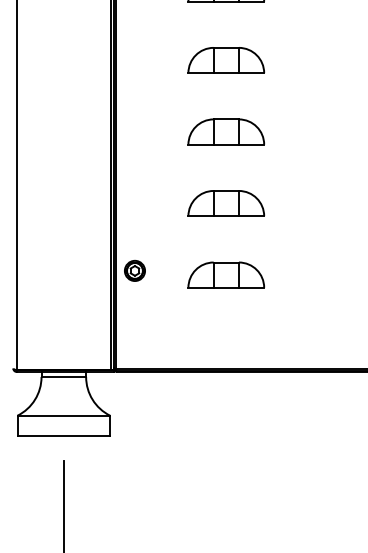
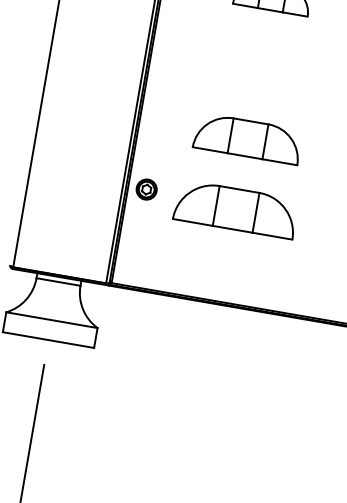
part: (225, 131) -> (259, 67), removed
part: (226, 203) -> (248, 138), size x1.4
part: (225, 274) -> (235, 208), size x1.6

